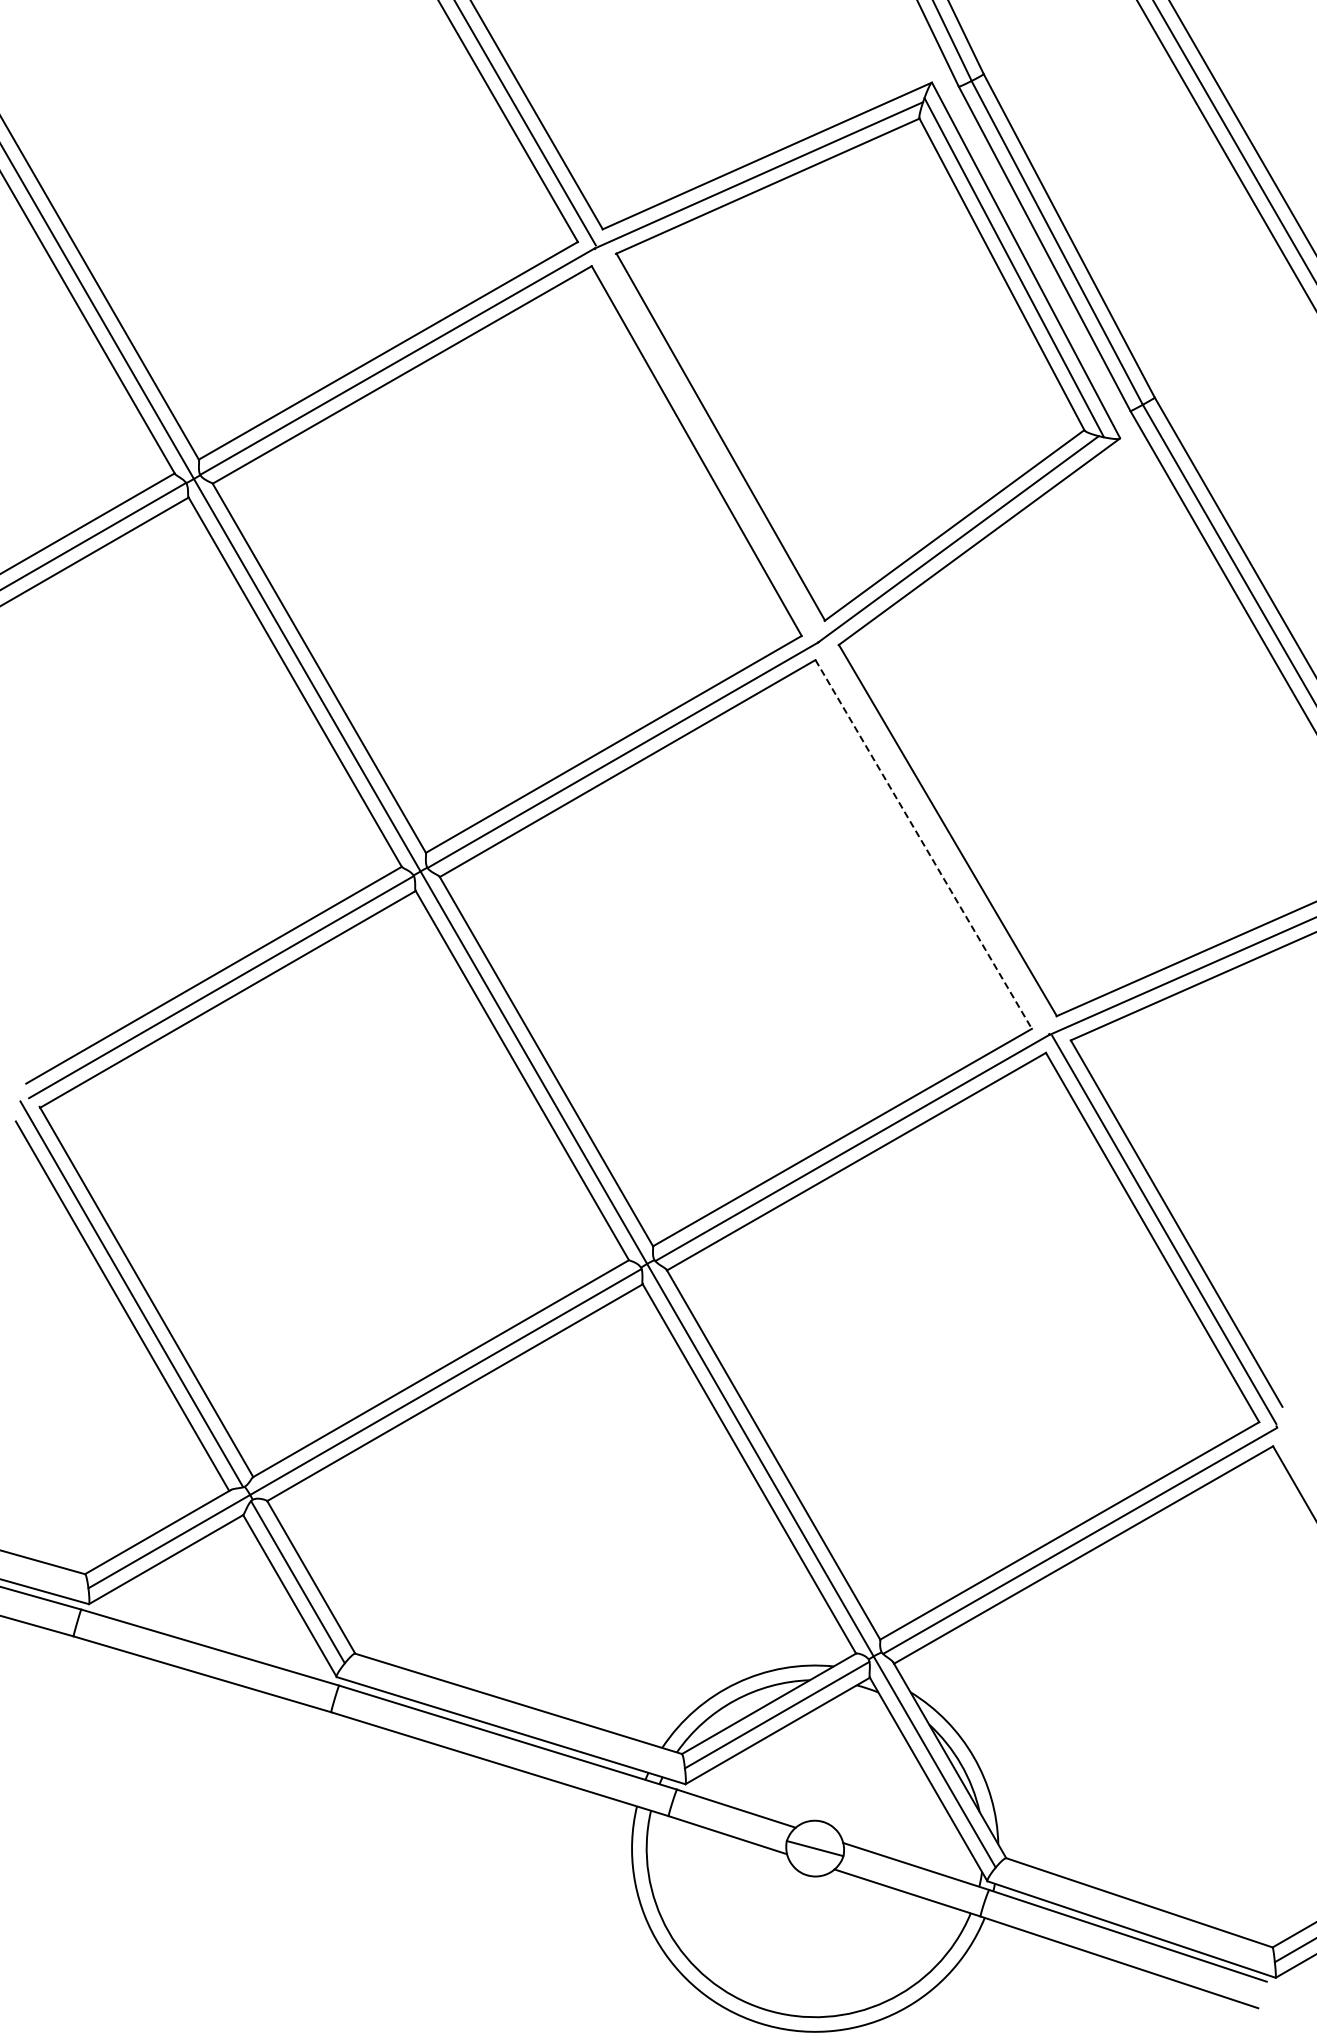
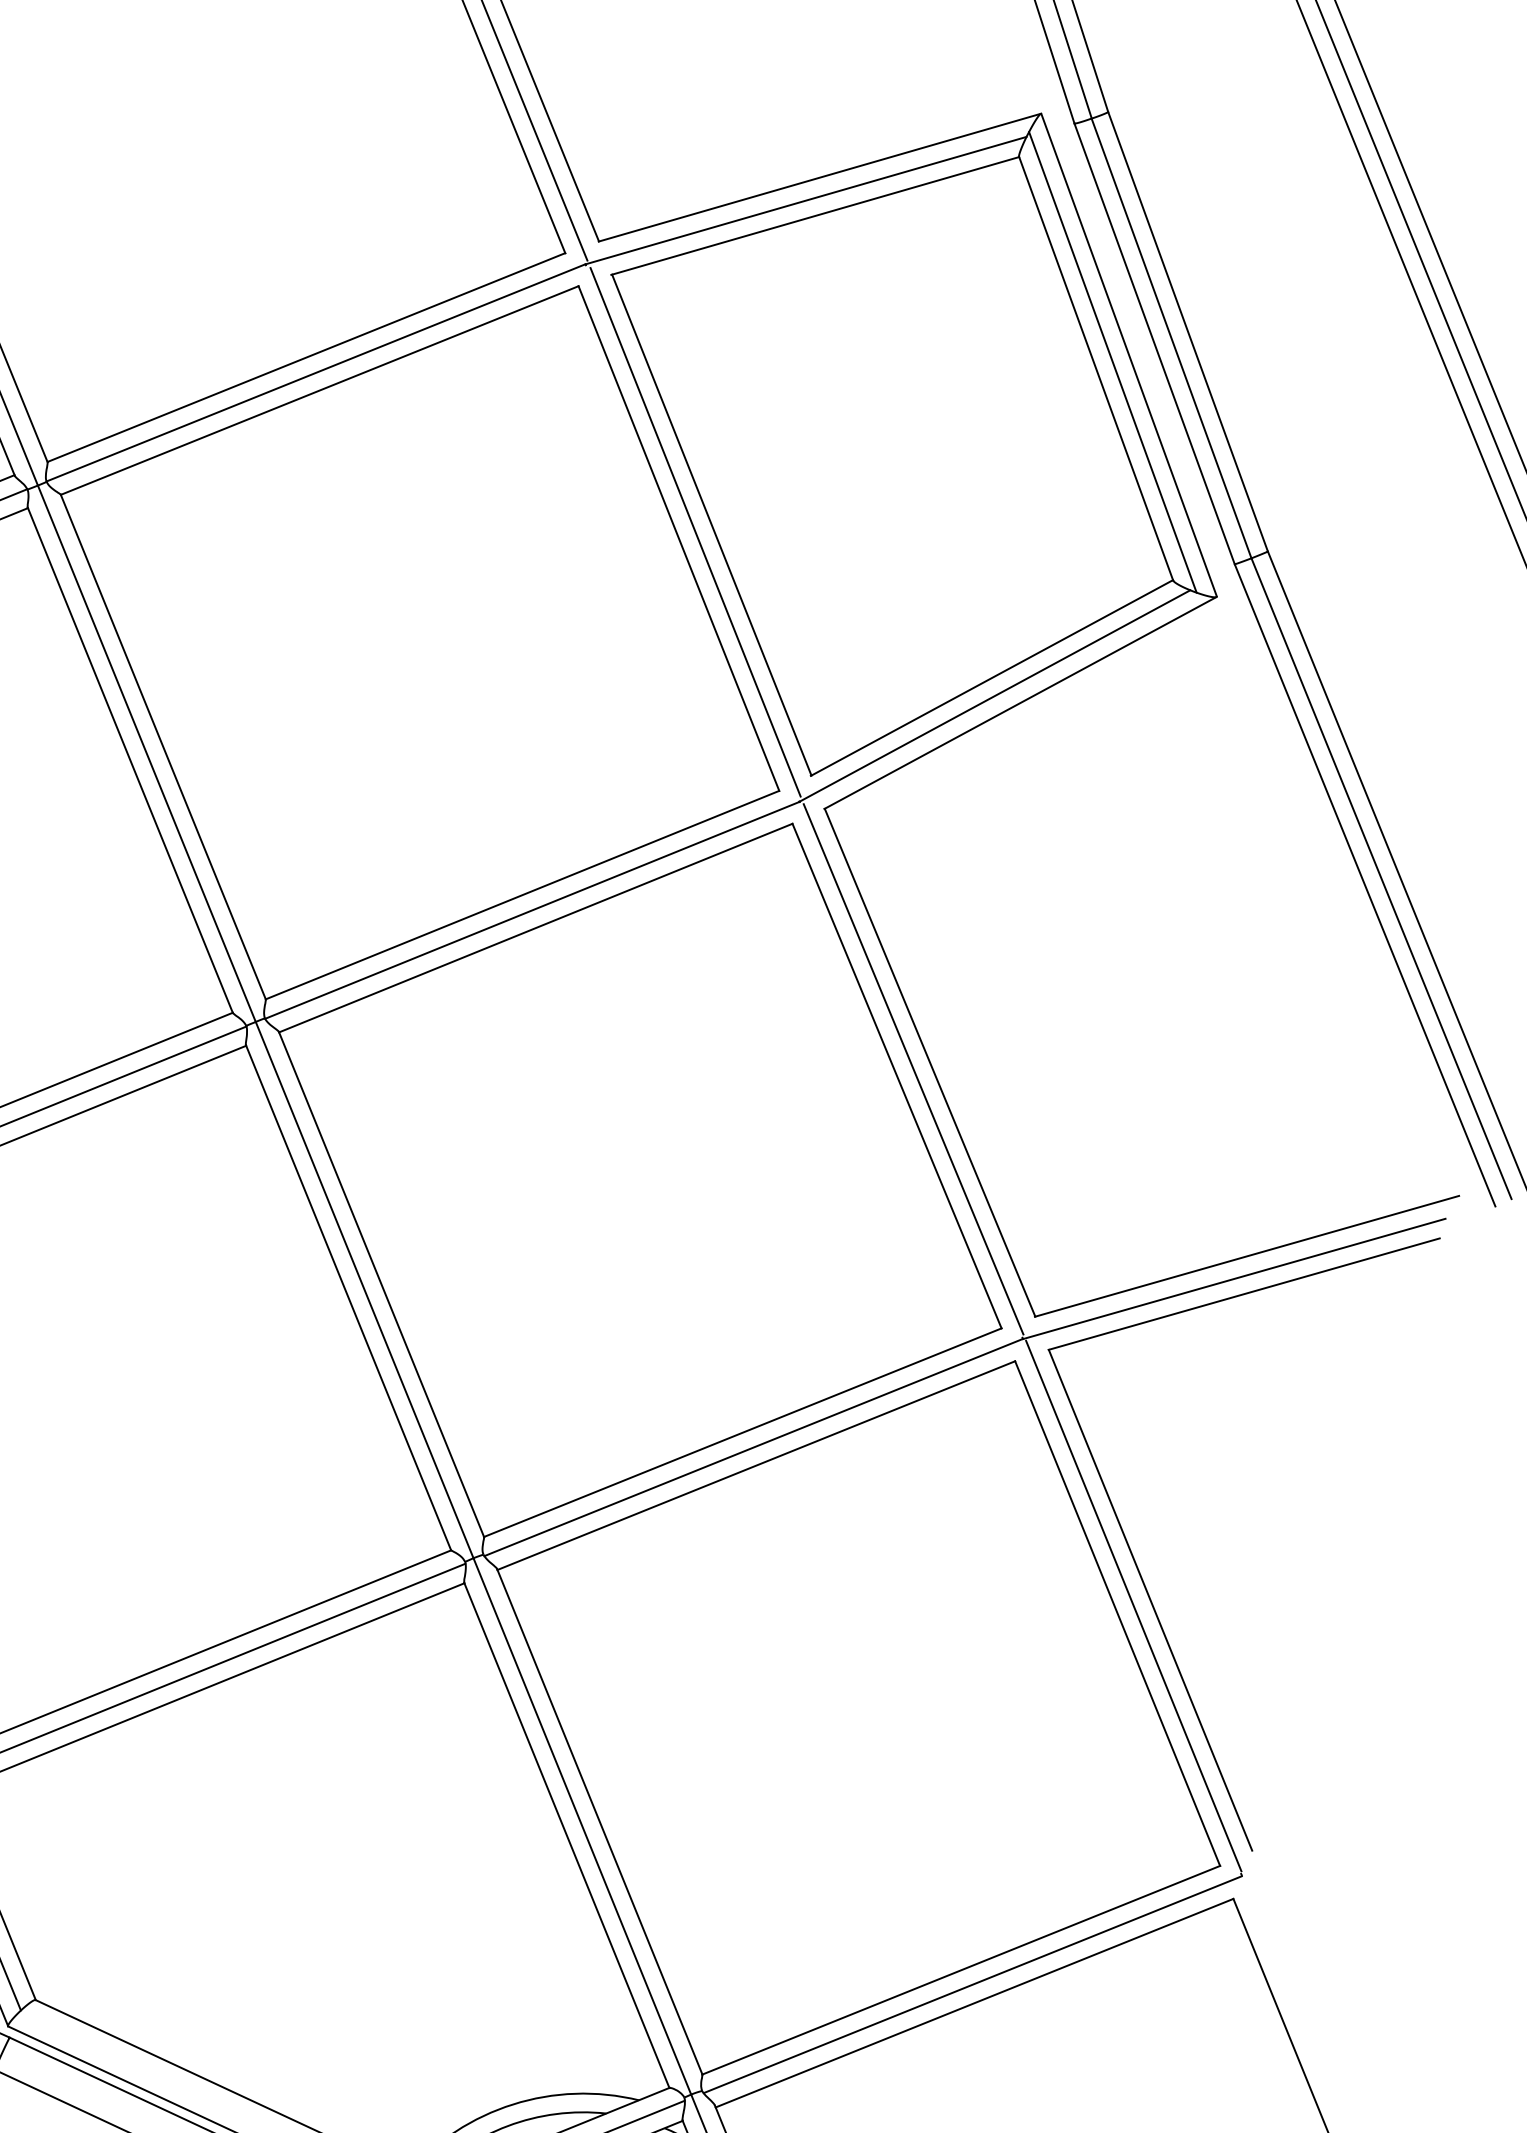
line: (708, 444) -> (694, 532), added
line: (935, 837) -> (913, 1069), added
line: (923, 844) -> (896, 1076), dashed -> solid

